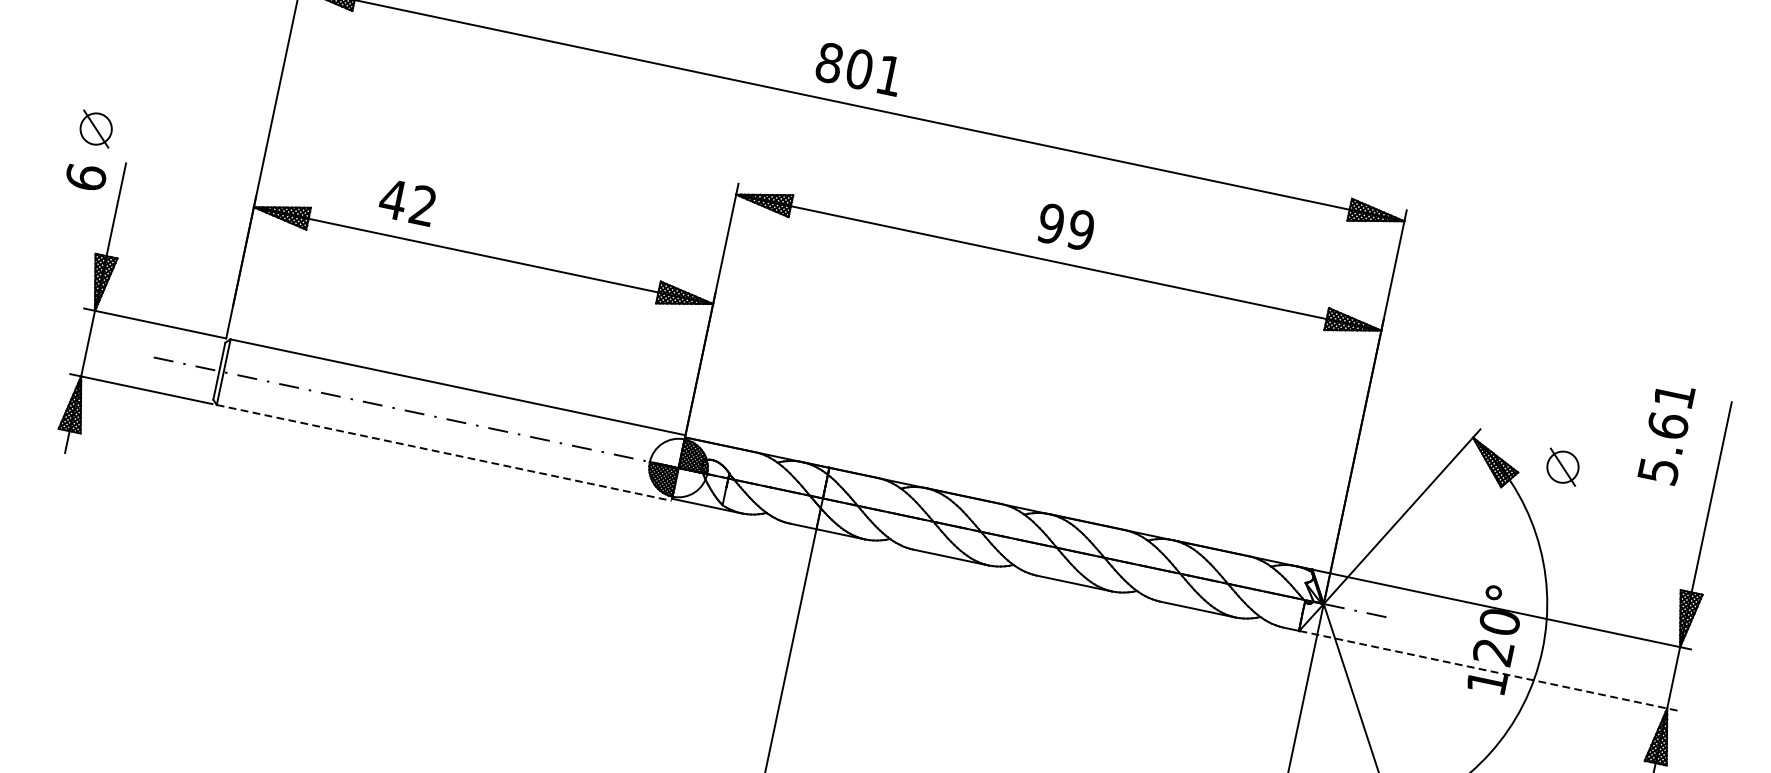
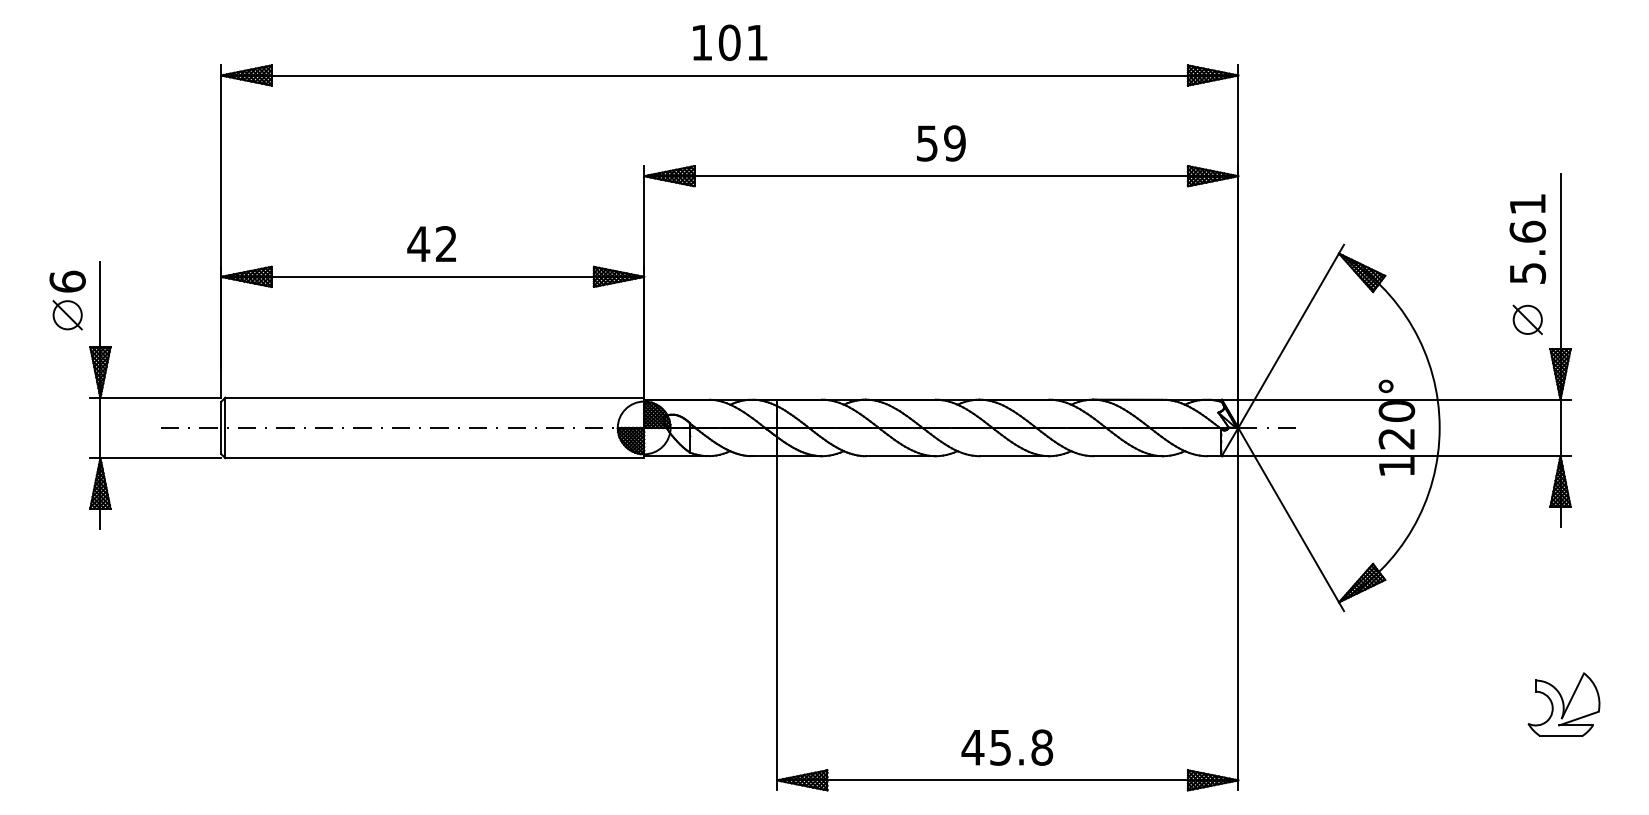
text: (829, 62) -> (701, 42), 801 -> 101
part: (95, 129) -> (67, 315), moved
text: (407, 201) -> (431, 243), moved
text: (1051, 223) -> (927, 143), 99 -> 59
text: (1666, 432) -> (1527, 238), moved
line: (444, 453) -> (435, 458), dashed -> solid
part: (1562, 466) -> (1527, 319), moved
line: (1489, 671) -> (1396, 456), dashed -> solid

